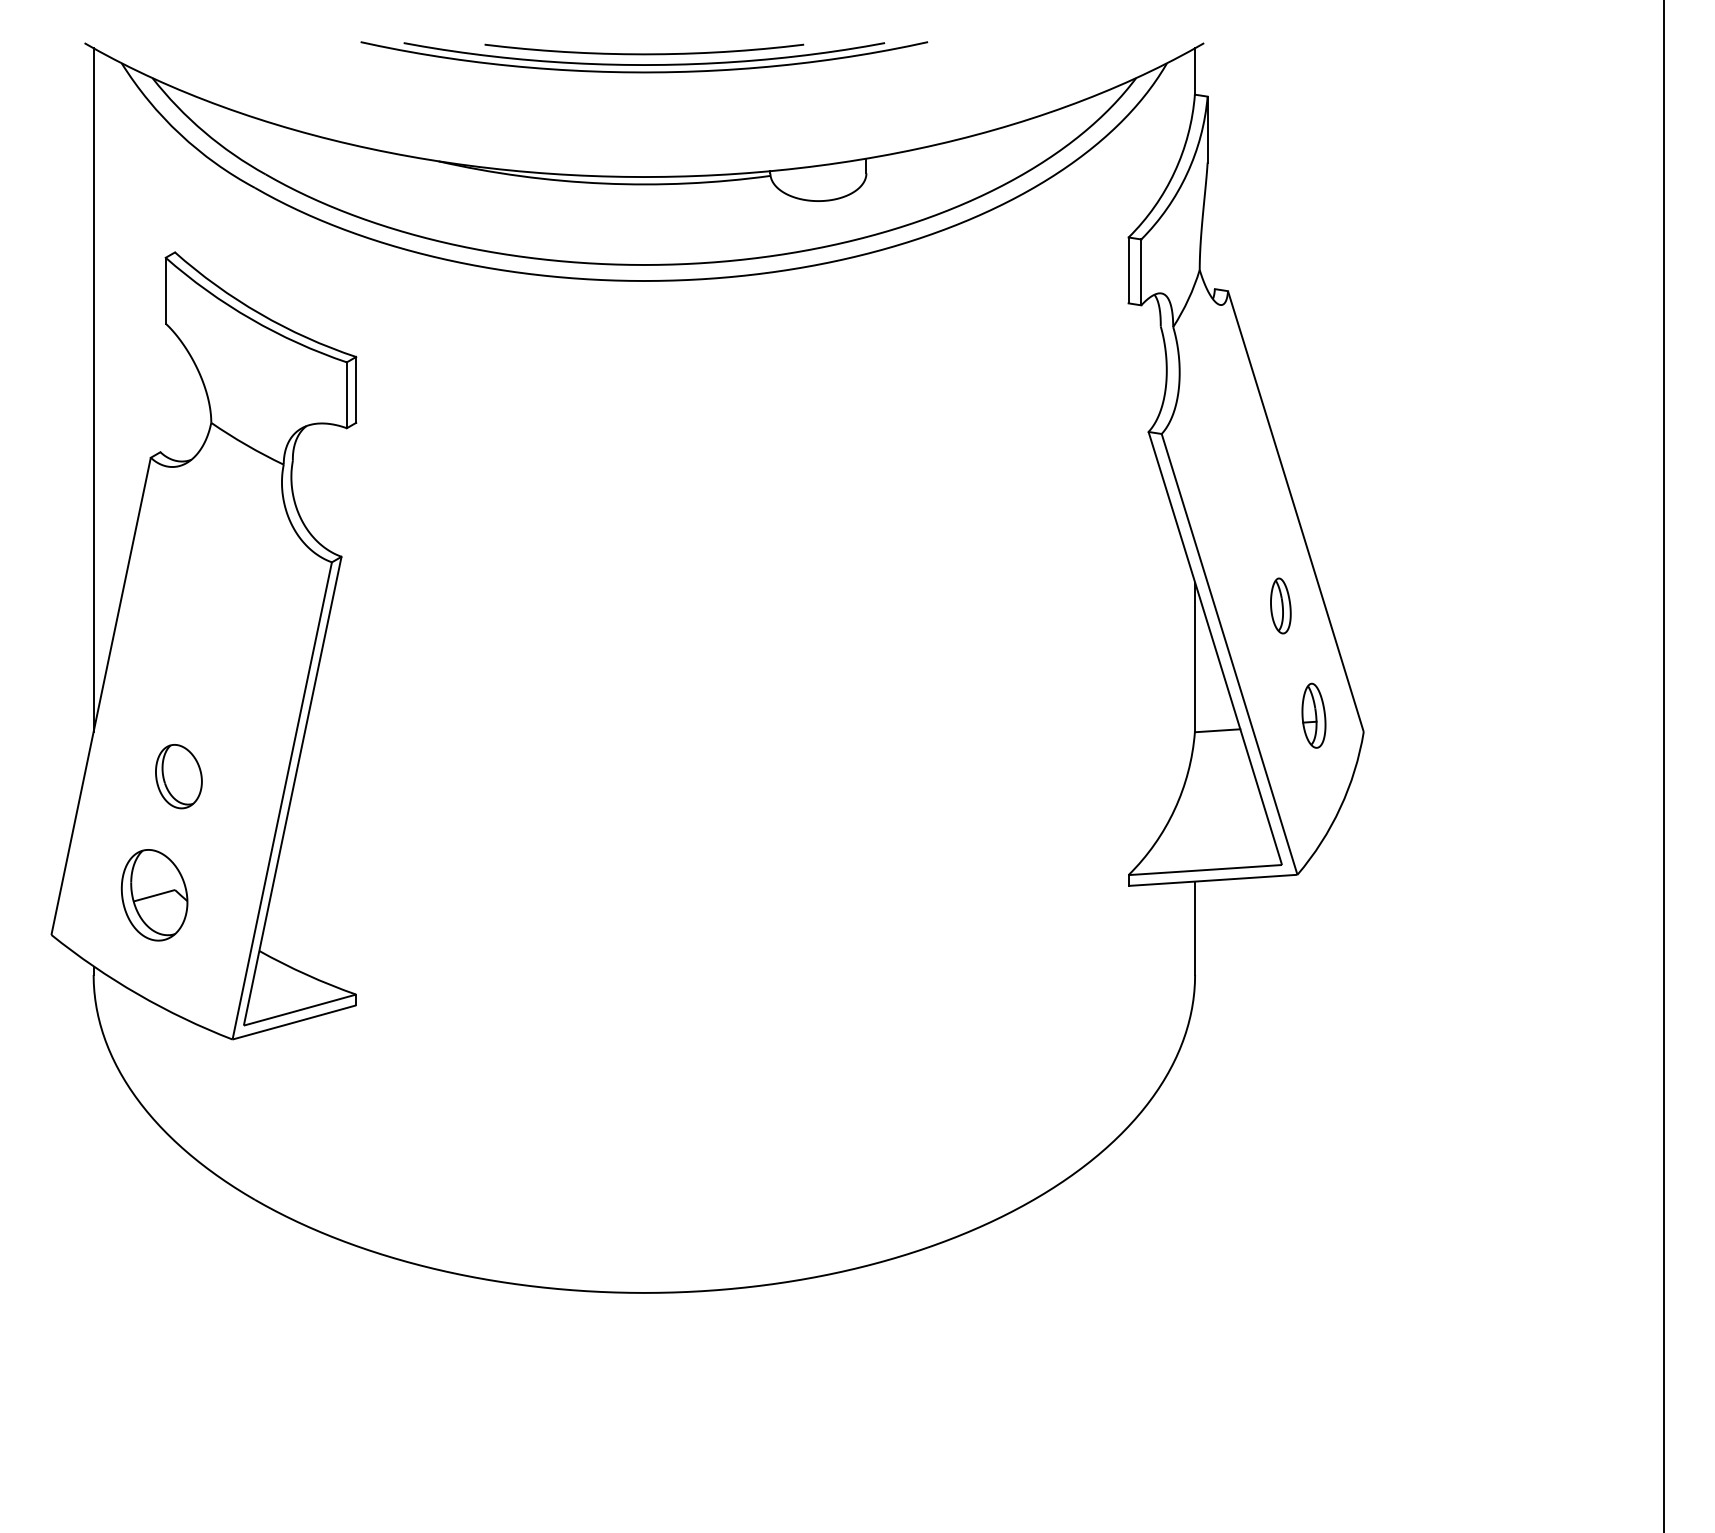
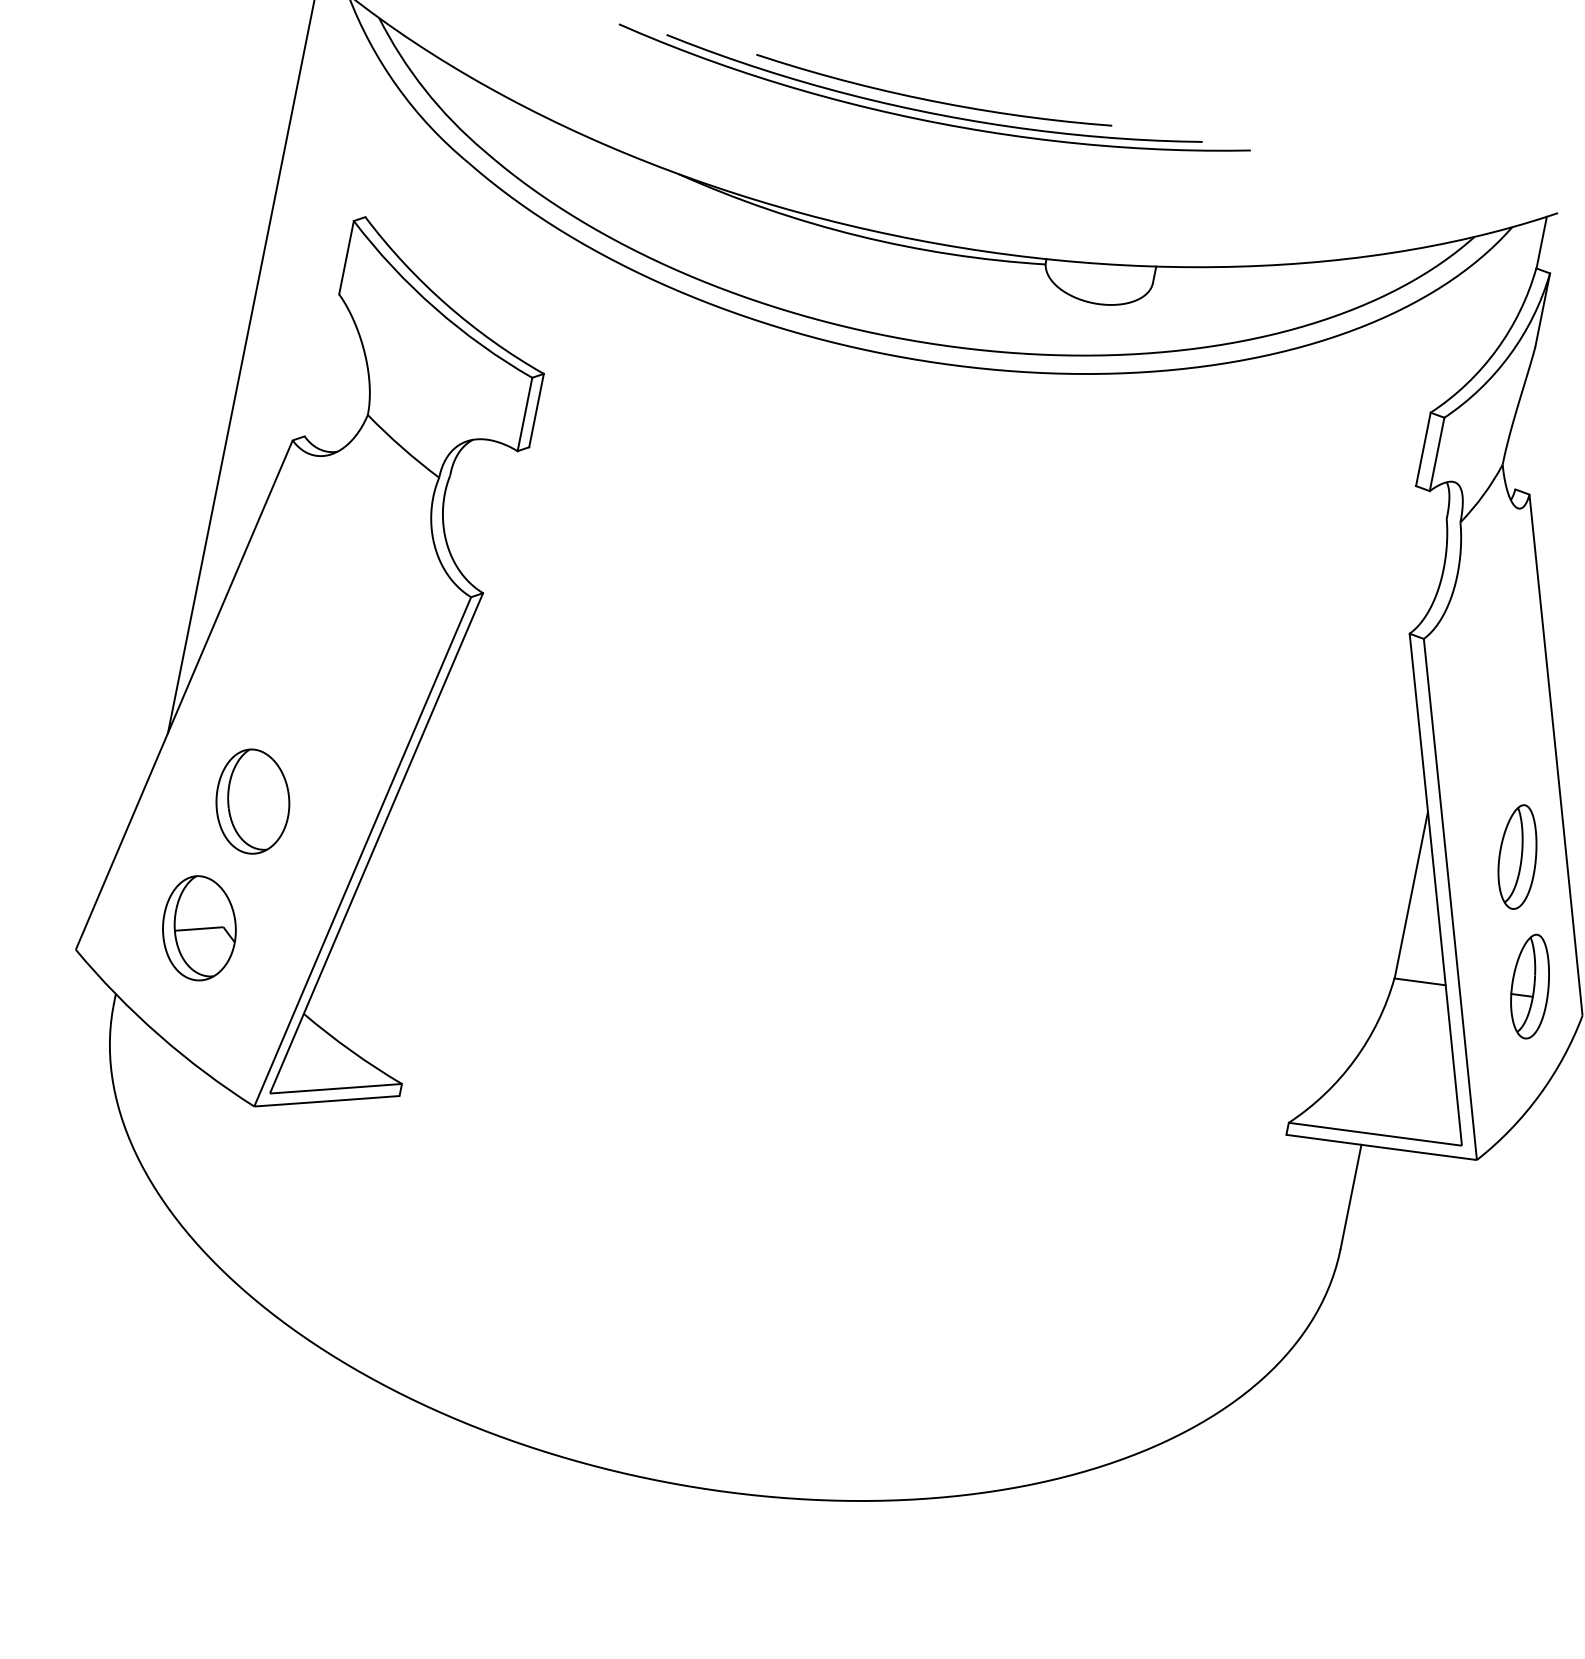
part: (1280, 605) -> (1517, 856), size x1.67
part: (1313, 715) -> (1530, 986), size x1.43
part: (178, 776) -> (252, 801), size x1.43

